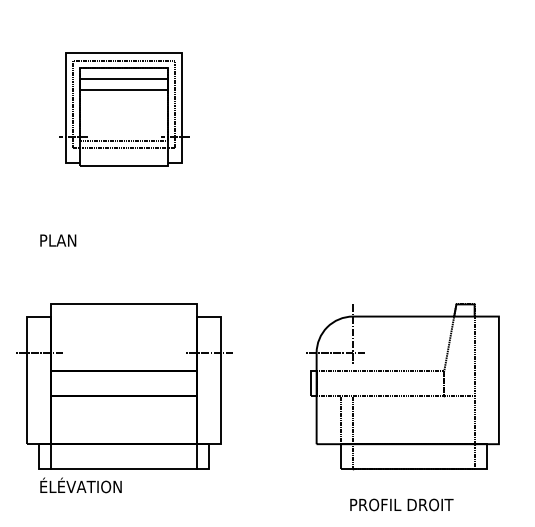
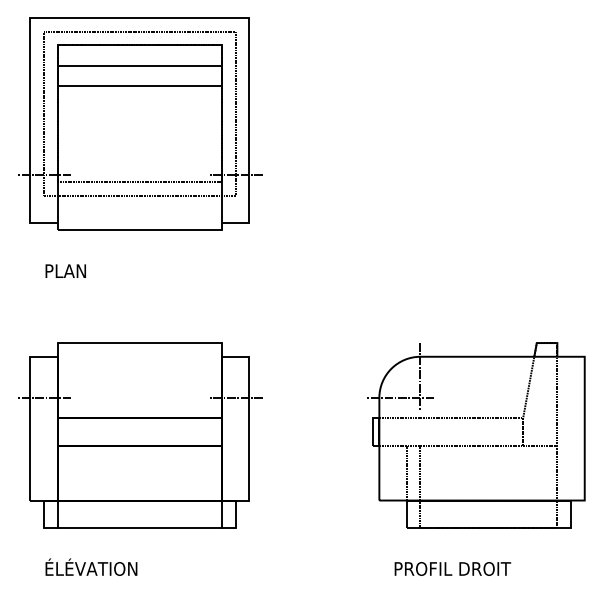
part: (124, 109) -> (140, 123), size x1.67
part: (402, 386) -> (476, 435), moved
text: (80, 485) -> (90, 567), moved

